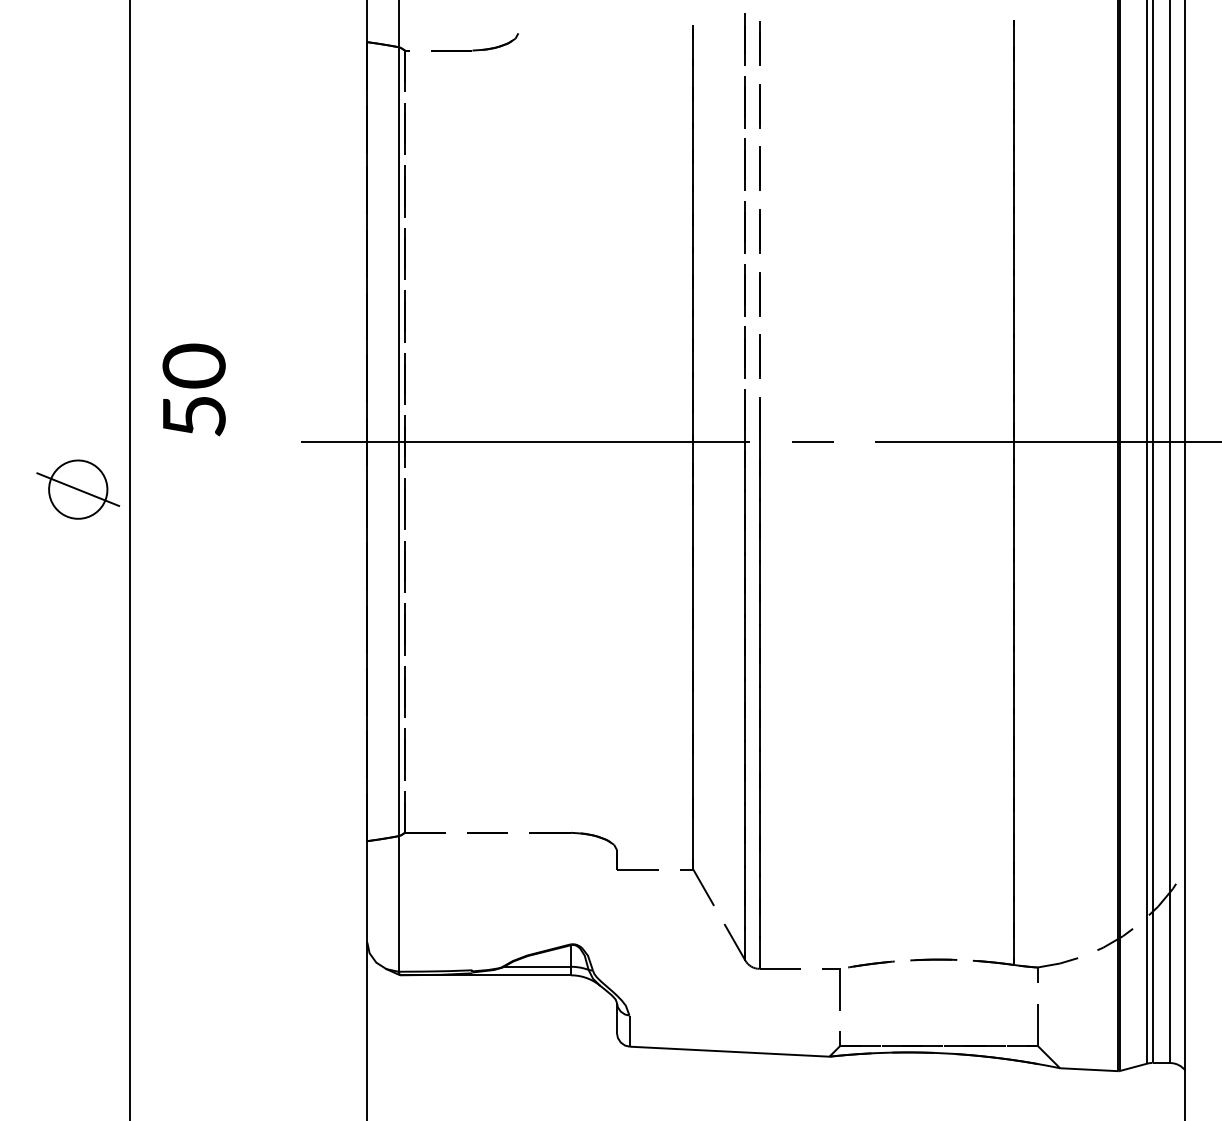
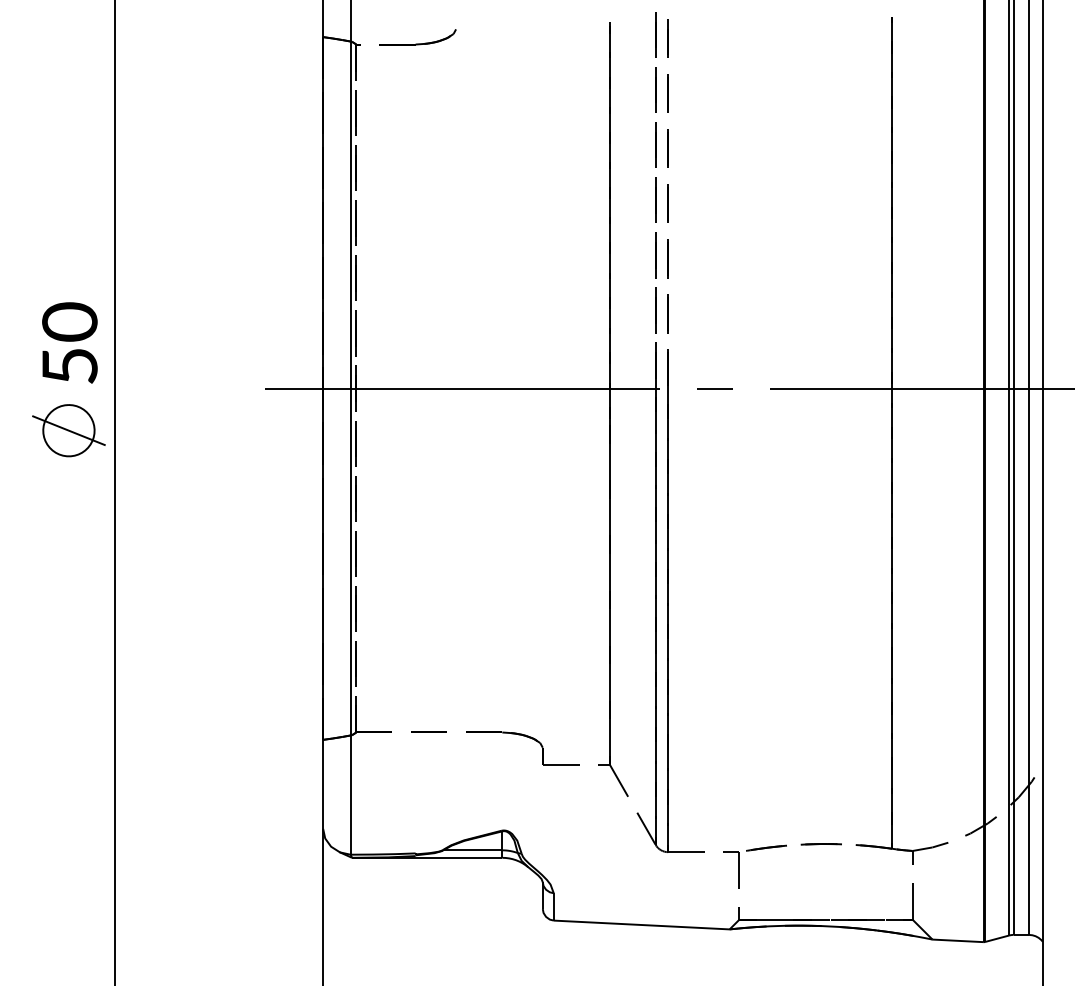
text: (193, 389) -> (69, 342), moved

